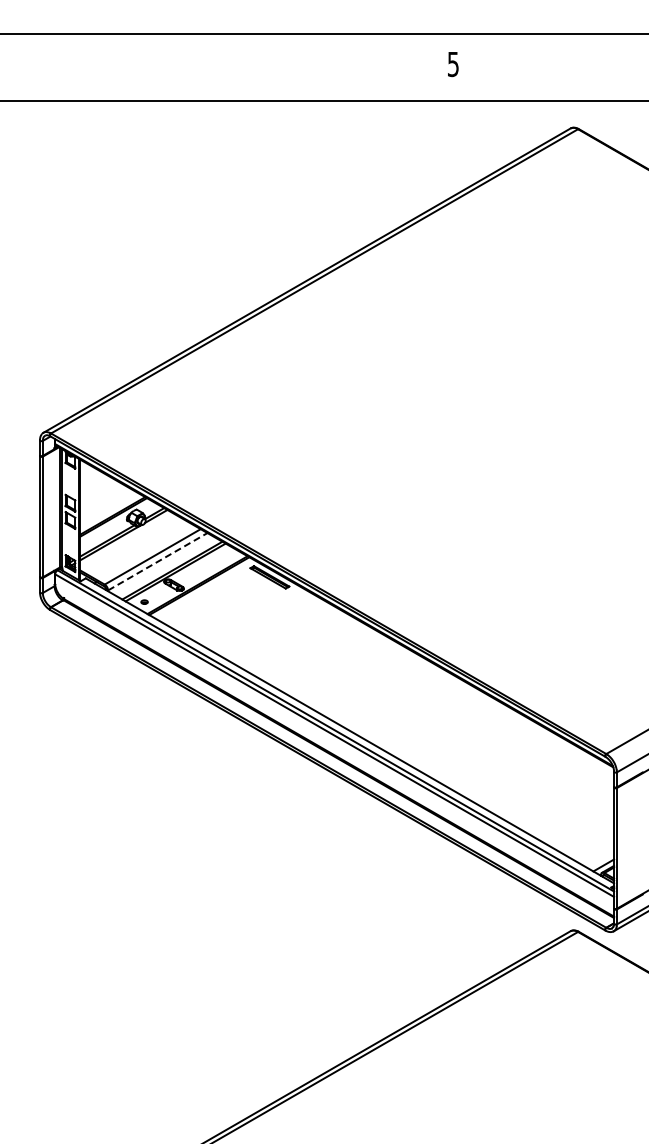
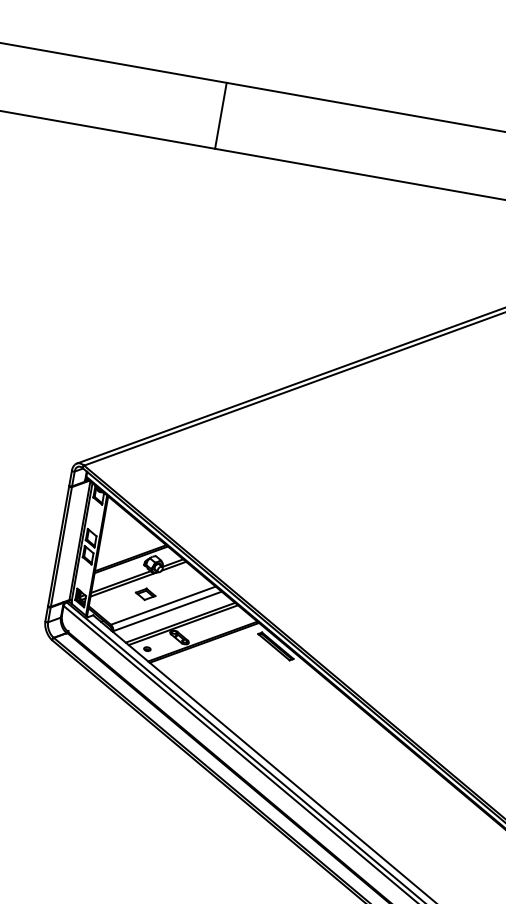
line: (124, 67) -> (220, 115), added
part: (133, 548) -> (145, 594), added
line: (158, 561) -> (168, 611), dashed -> solid

